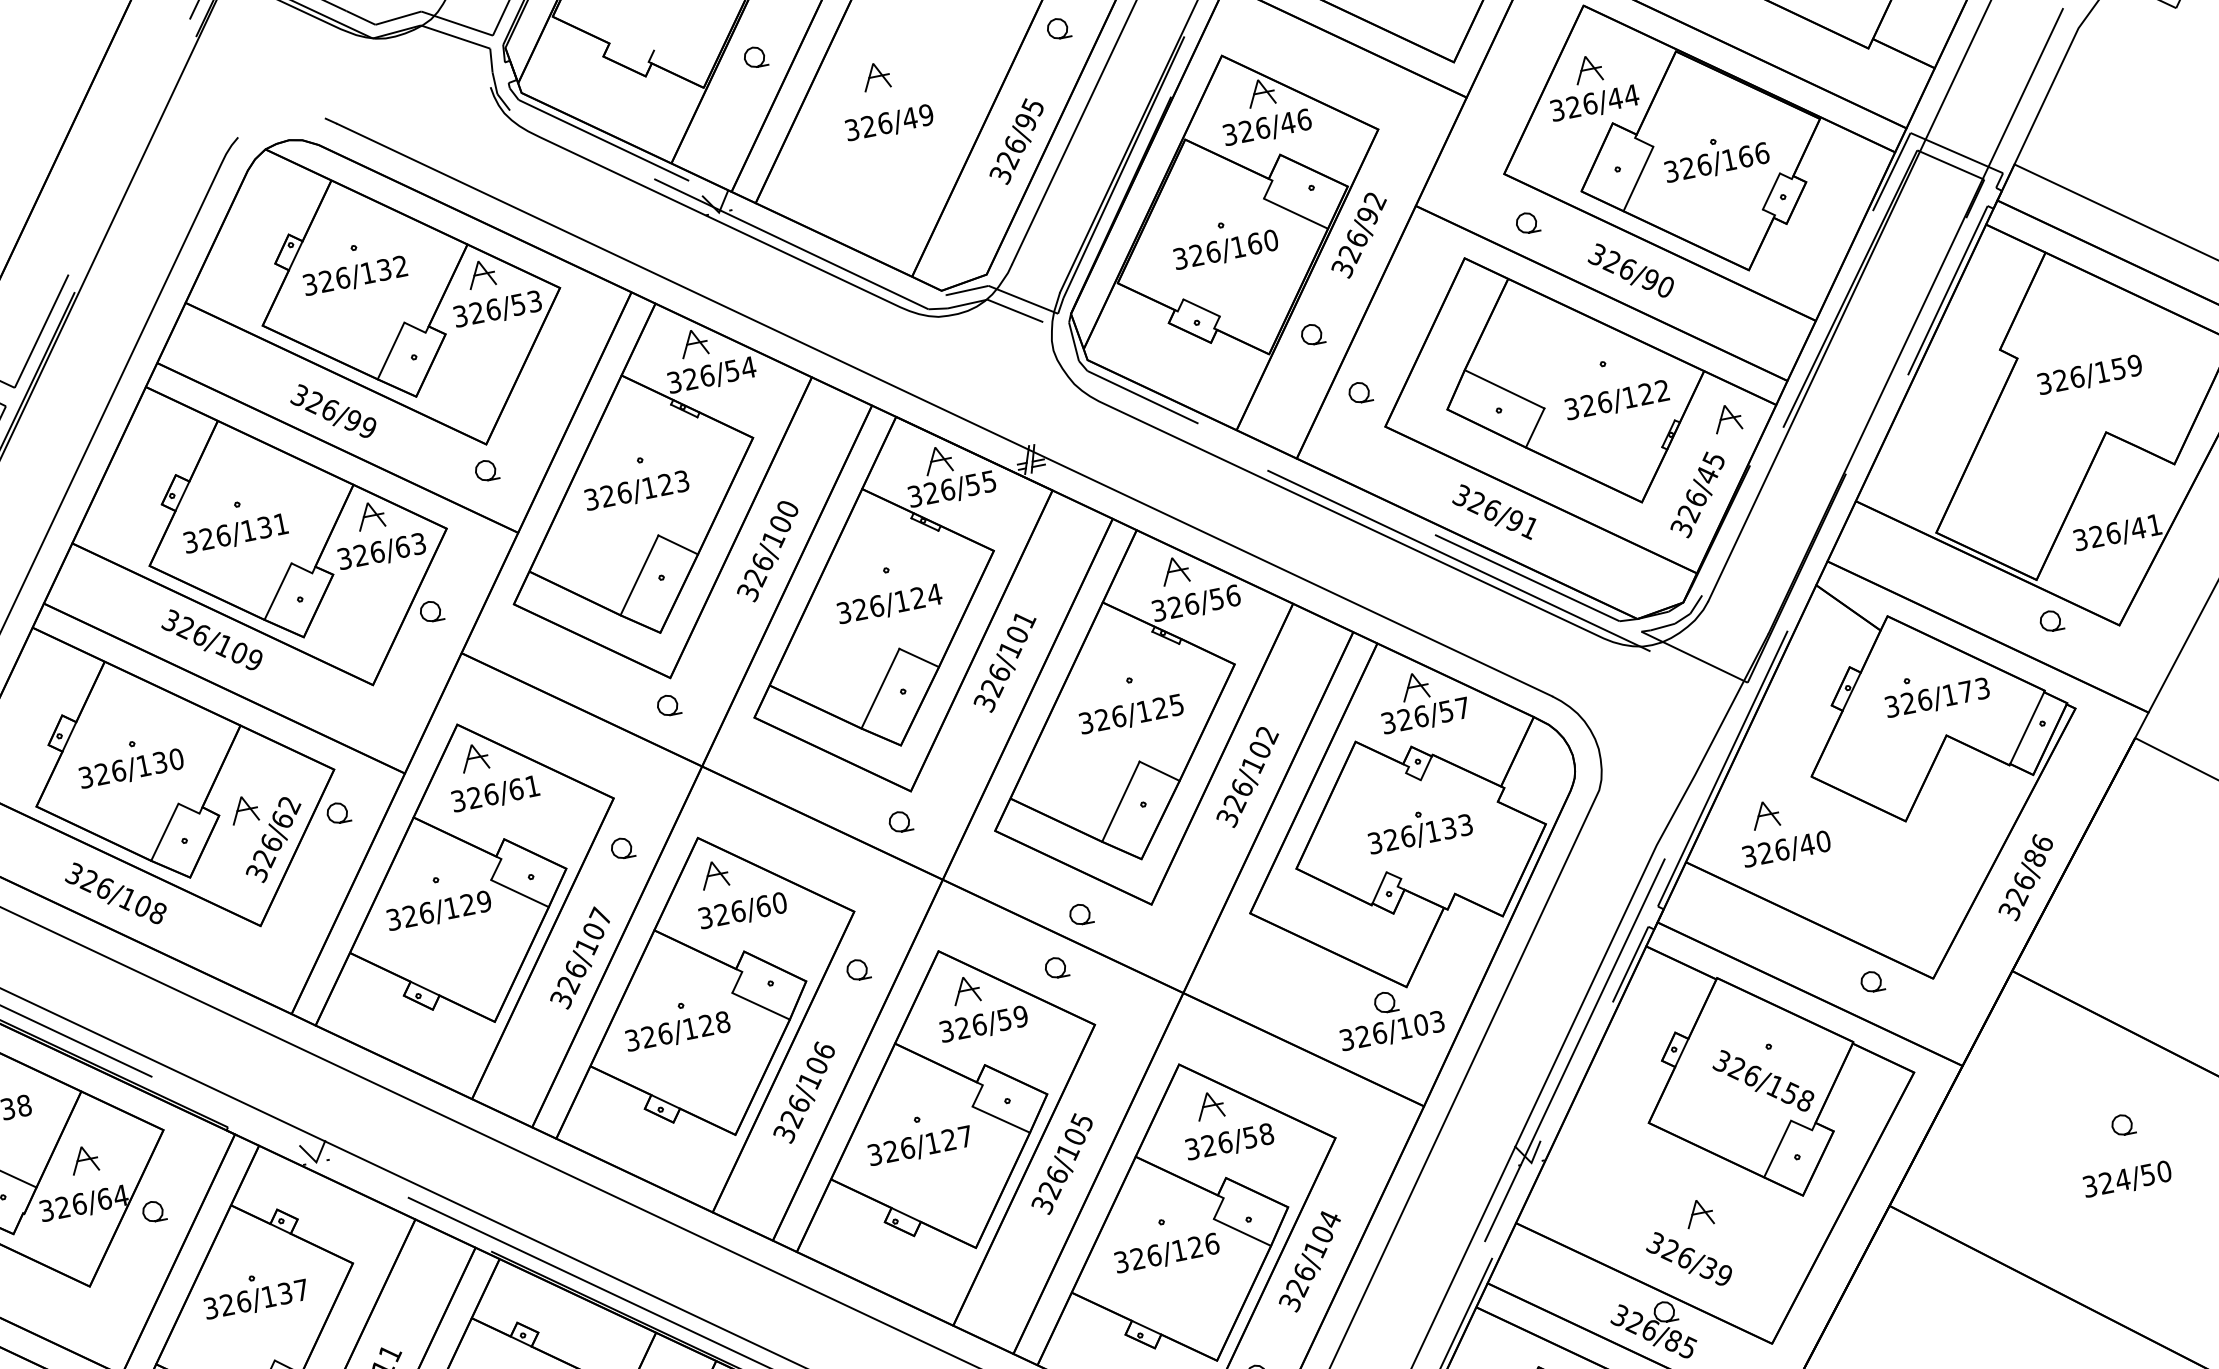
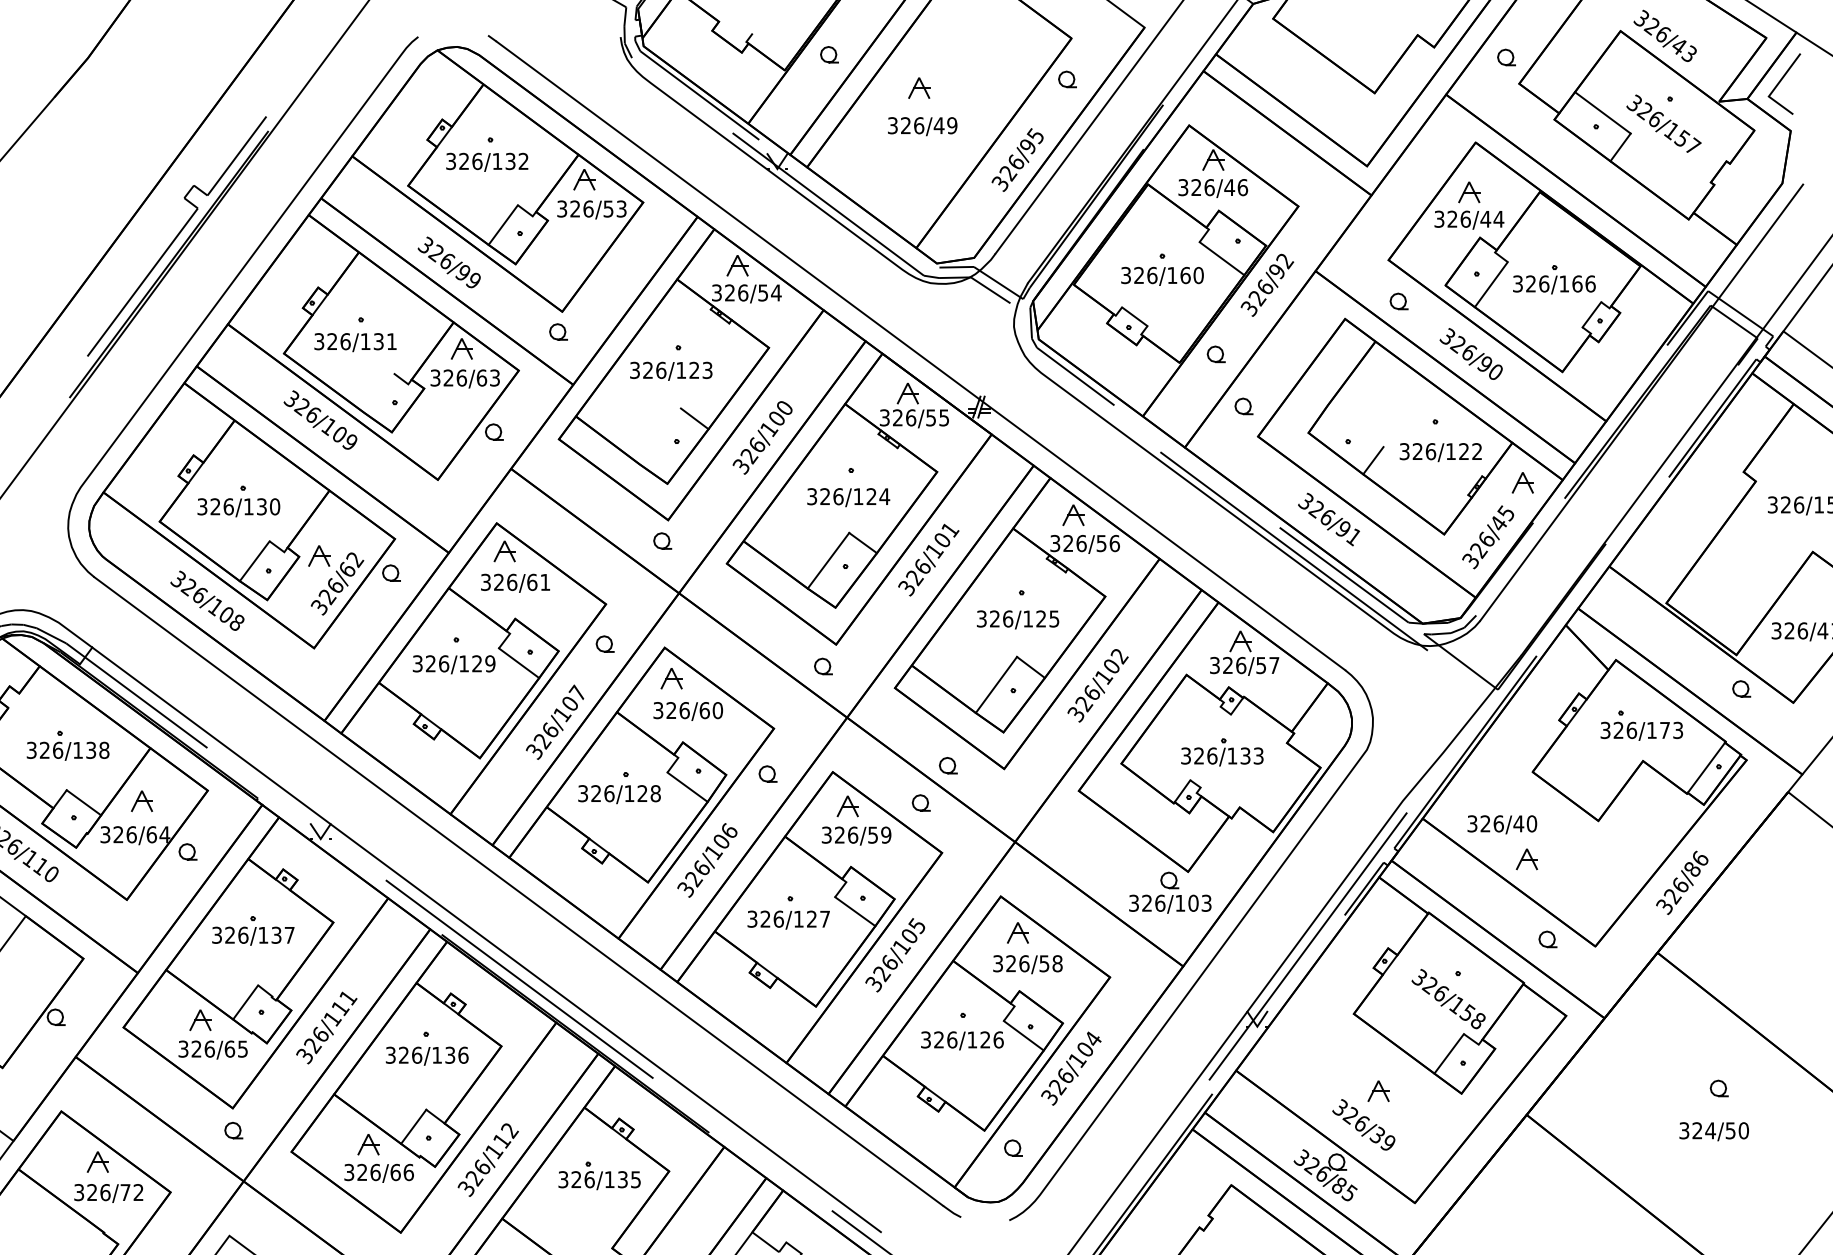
line: (1504, 389) -> (1355, 426), removed
line: (638, 575) -> (659, 436), removed
line: (277, 590) -> (378, 392), removed
part: (1764, 815) -> (1526, 859), moved

